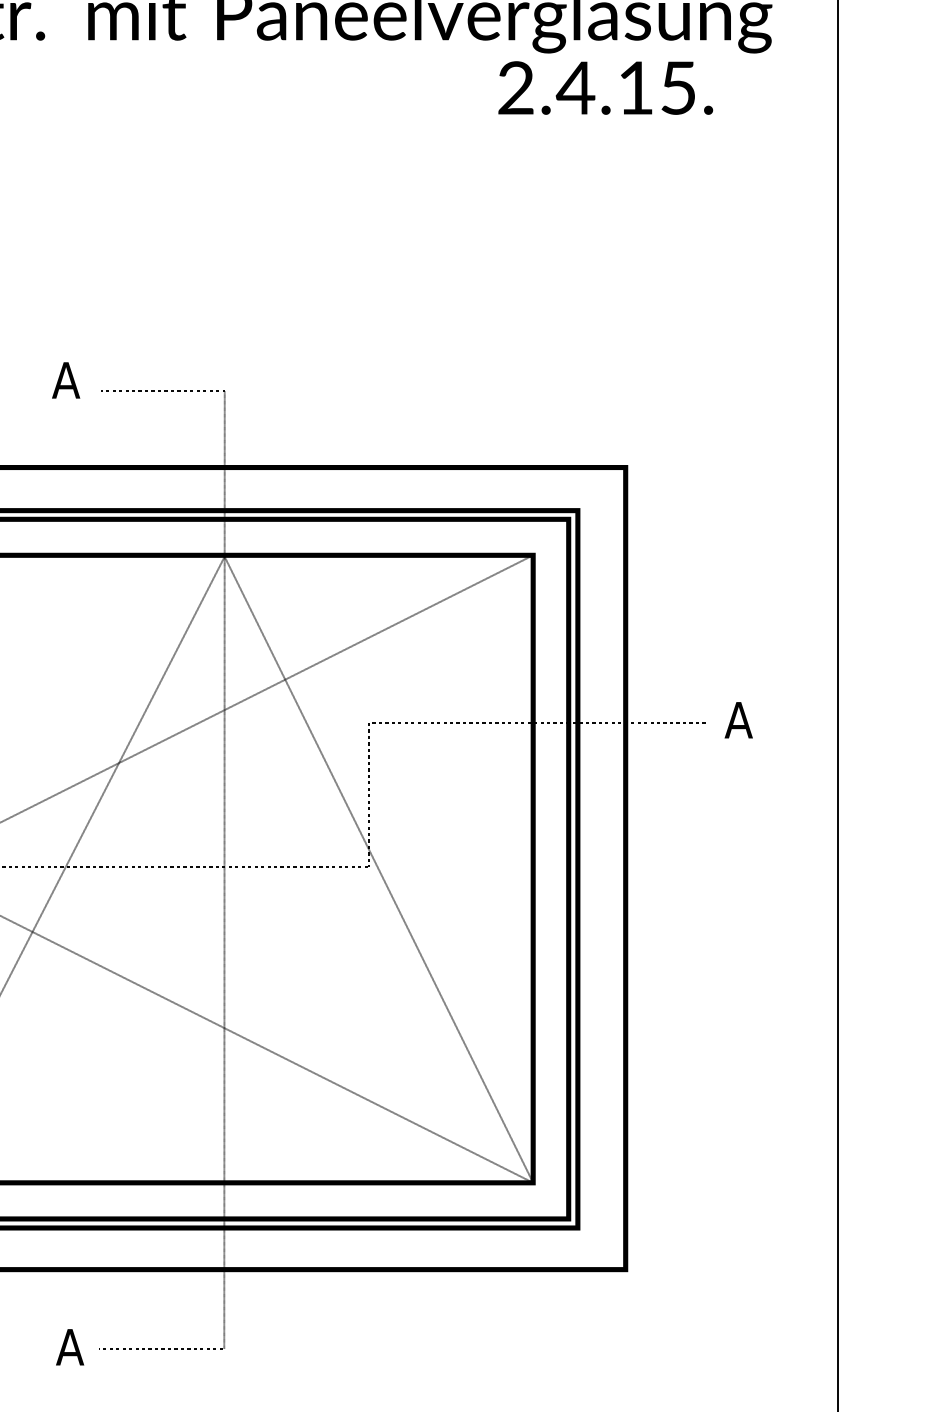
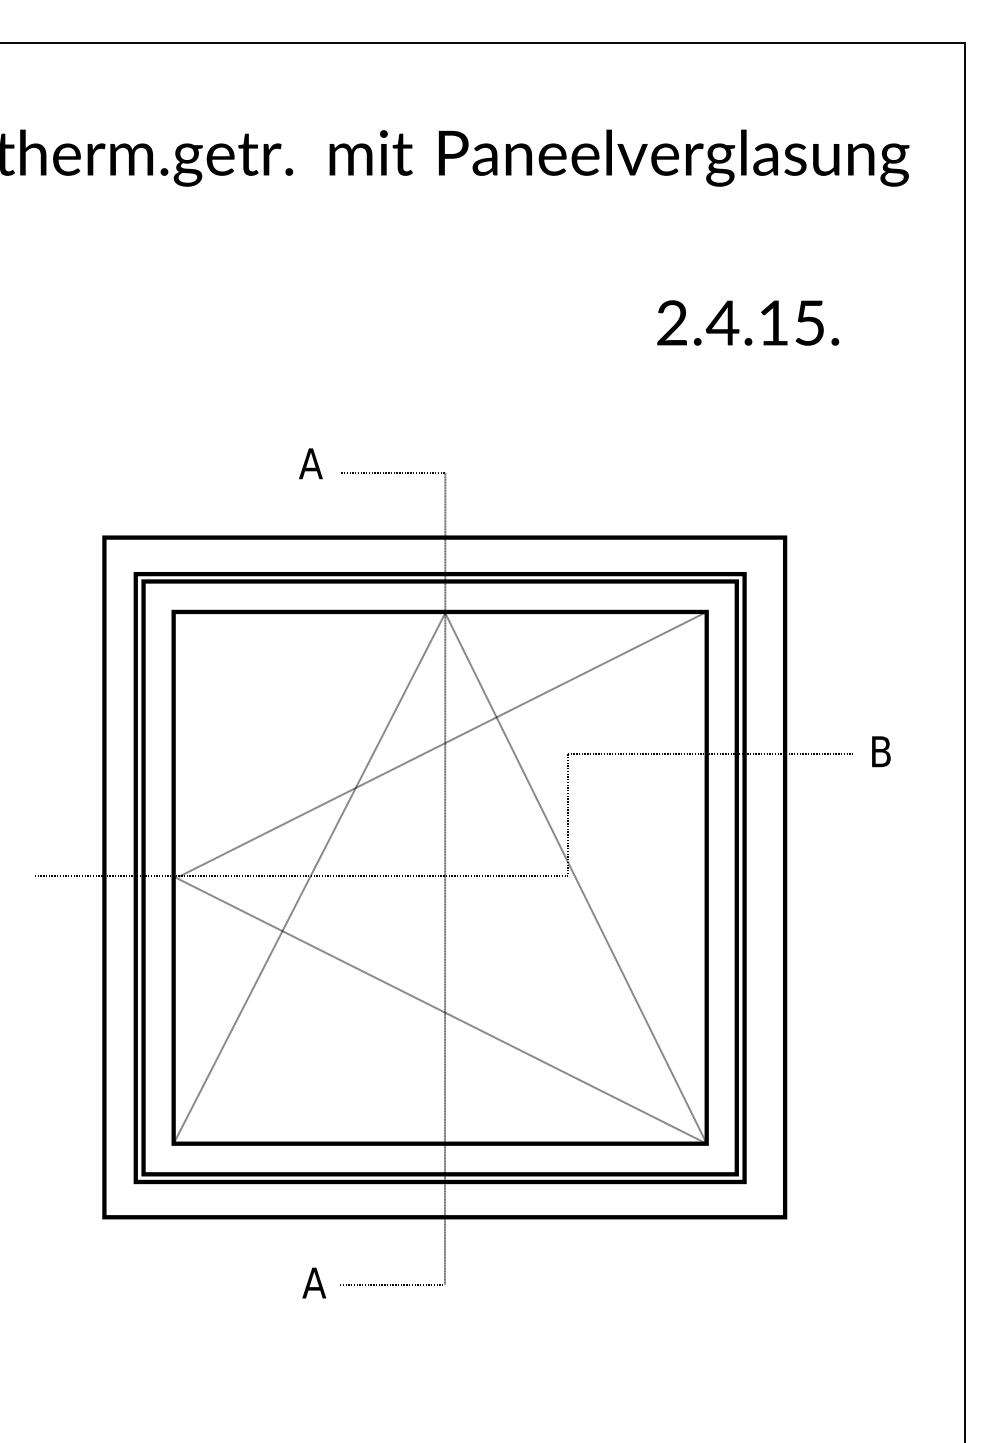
text: (606, 87) -> (748, 322), moved
text: (738, 719) -> (880, 751), A -> B

